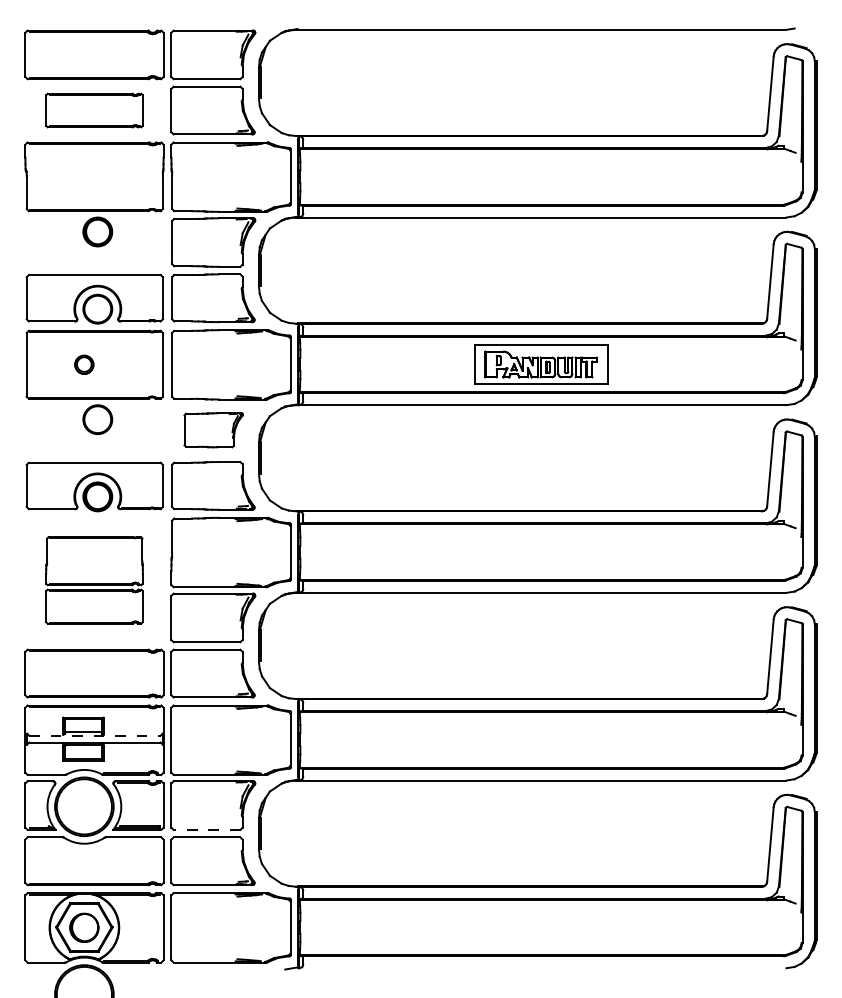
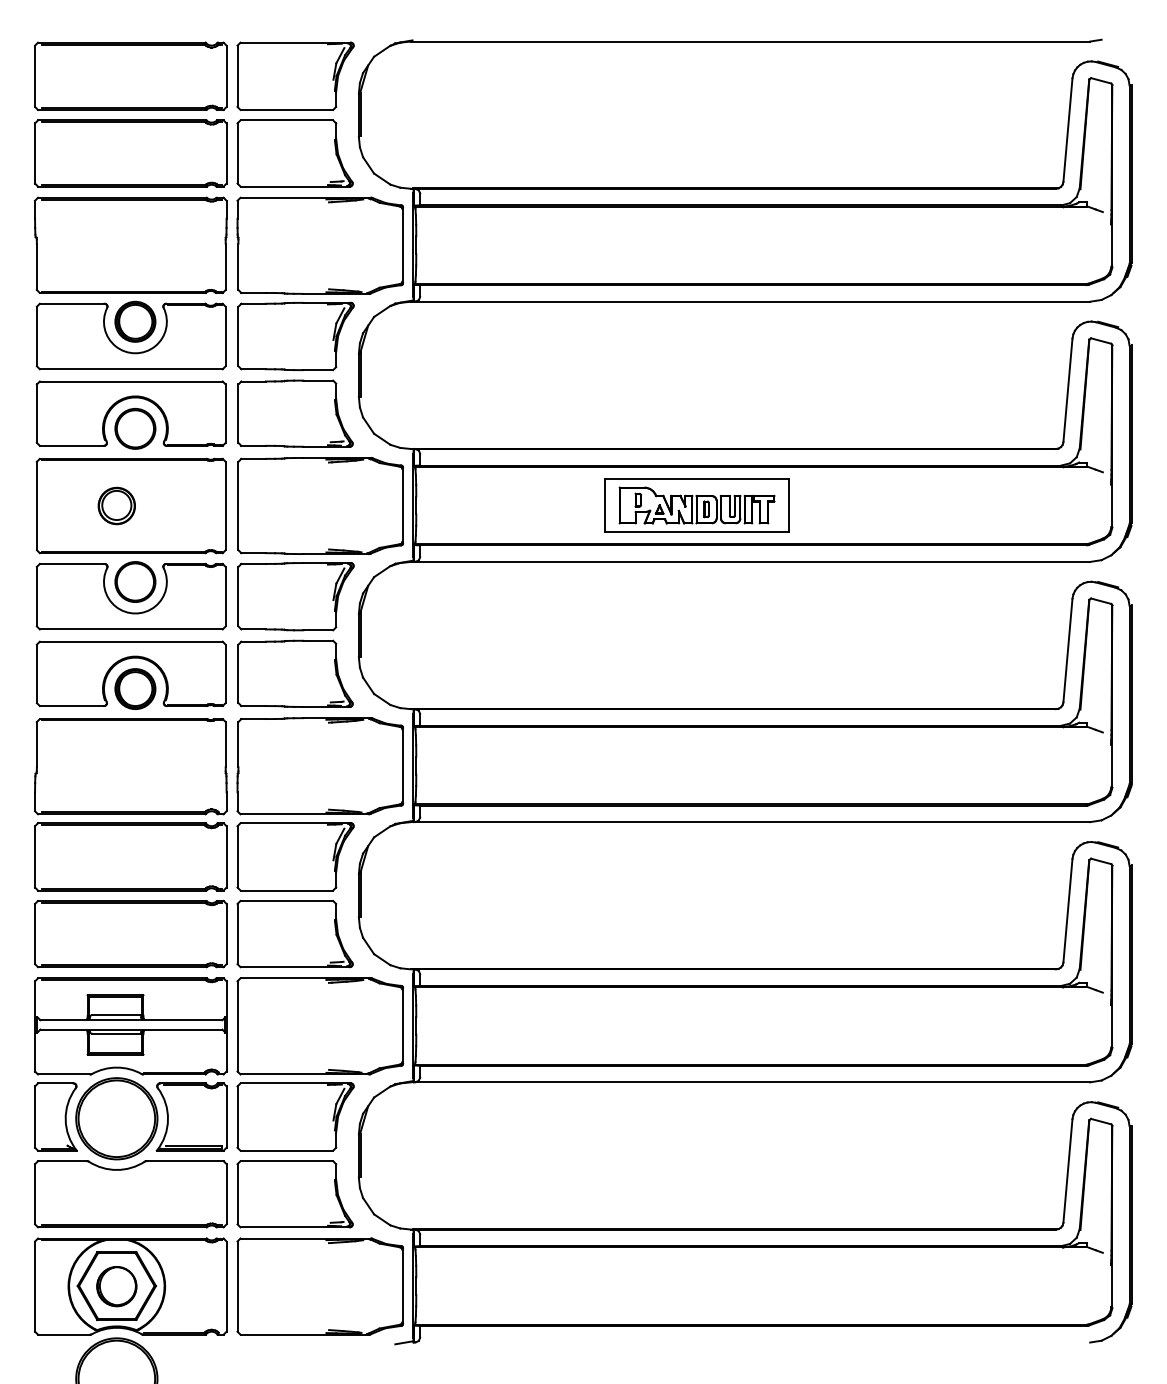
part: (94, 110) -> (130, 153), size x1.43
part: (90, 252) -> (125, 350), added
part: (84, 364) -> (116, 505), size x1.43
part: (540, 364) -> (696, 505), moved
part: (213, 430) -> (295, 596), size x1.43
part: (90, 440) -> (125, 610), added
part: (94, 580) -> (130, 804), size x1.43
line: (94, 735) -> (131, 1020), dashed -> solid
line: (206, 829) -> (286, 1150), dashed -> solid

